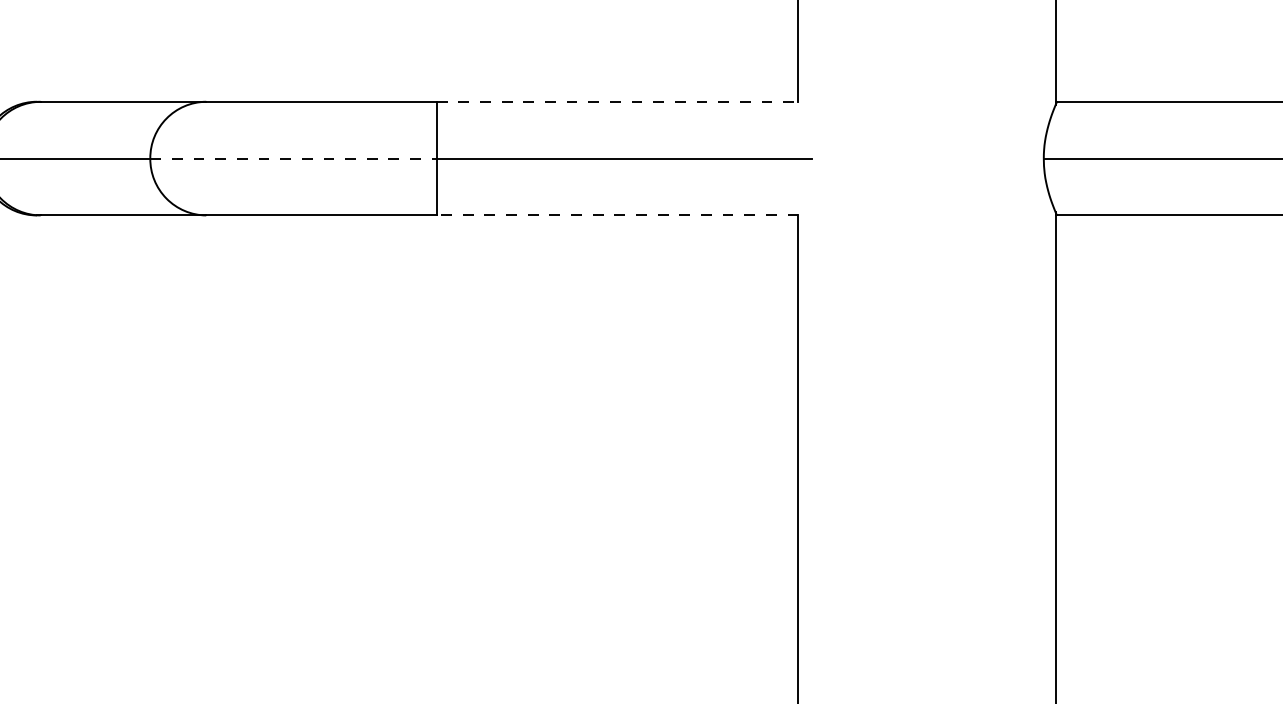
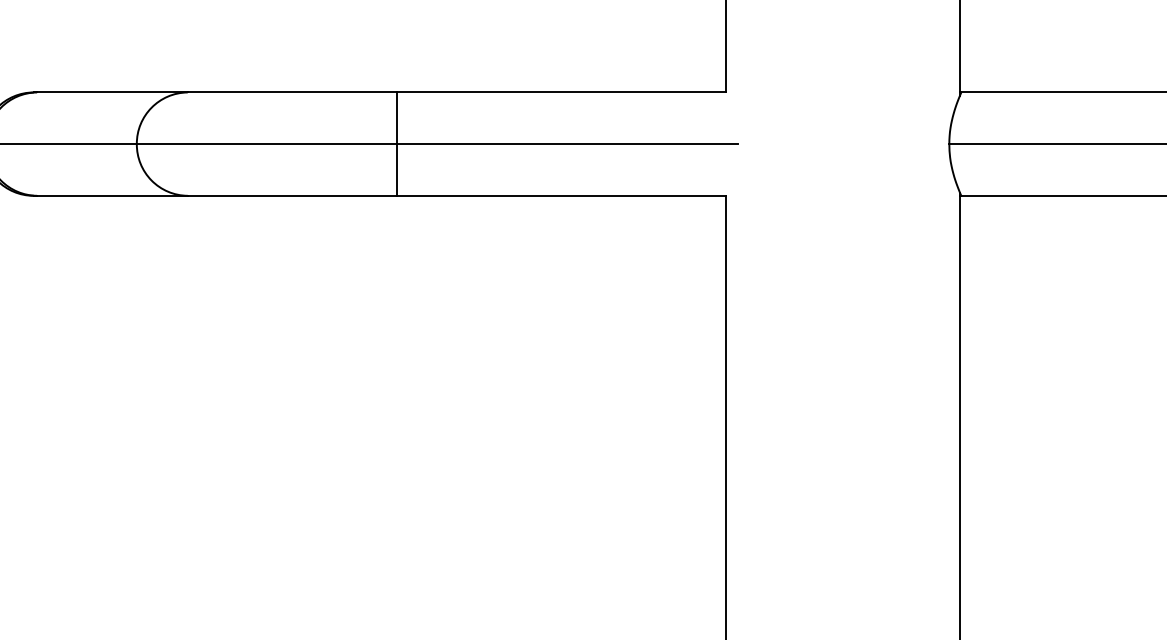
line: (618, 101) -> (562, 92), dashed -> solid
line: (293, 159) -> (267, 144), dashed -> solid
line: (617, 215) -> (561, 195), dashed -> solid

